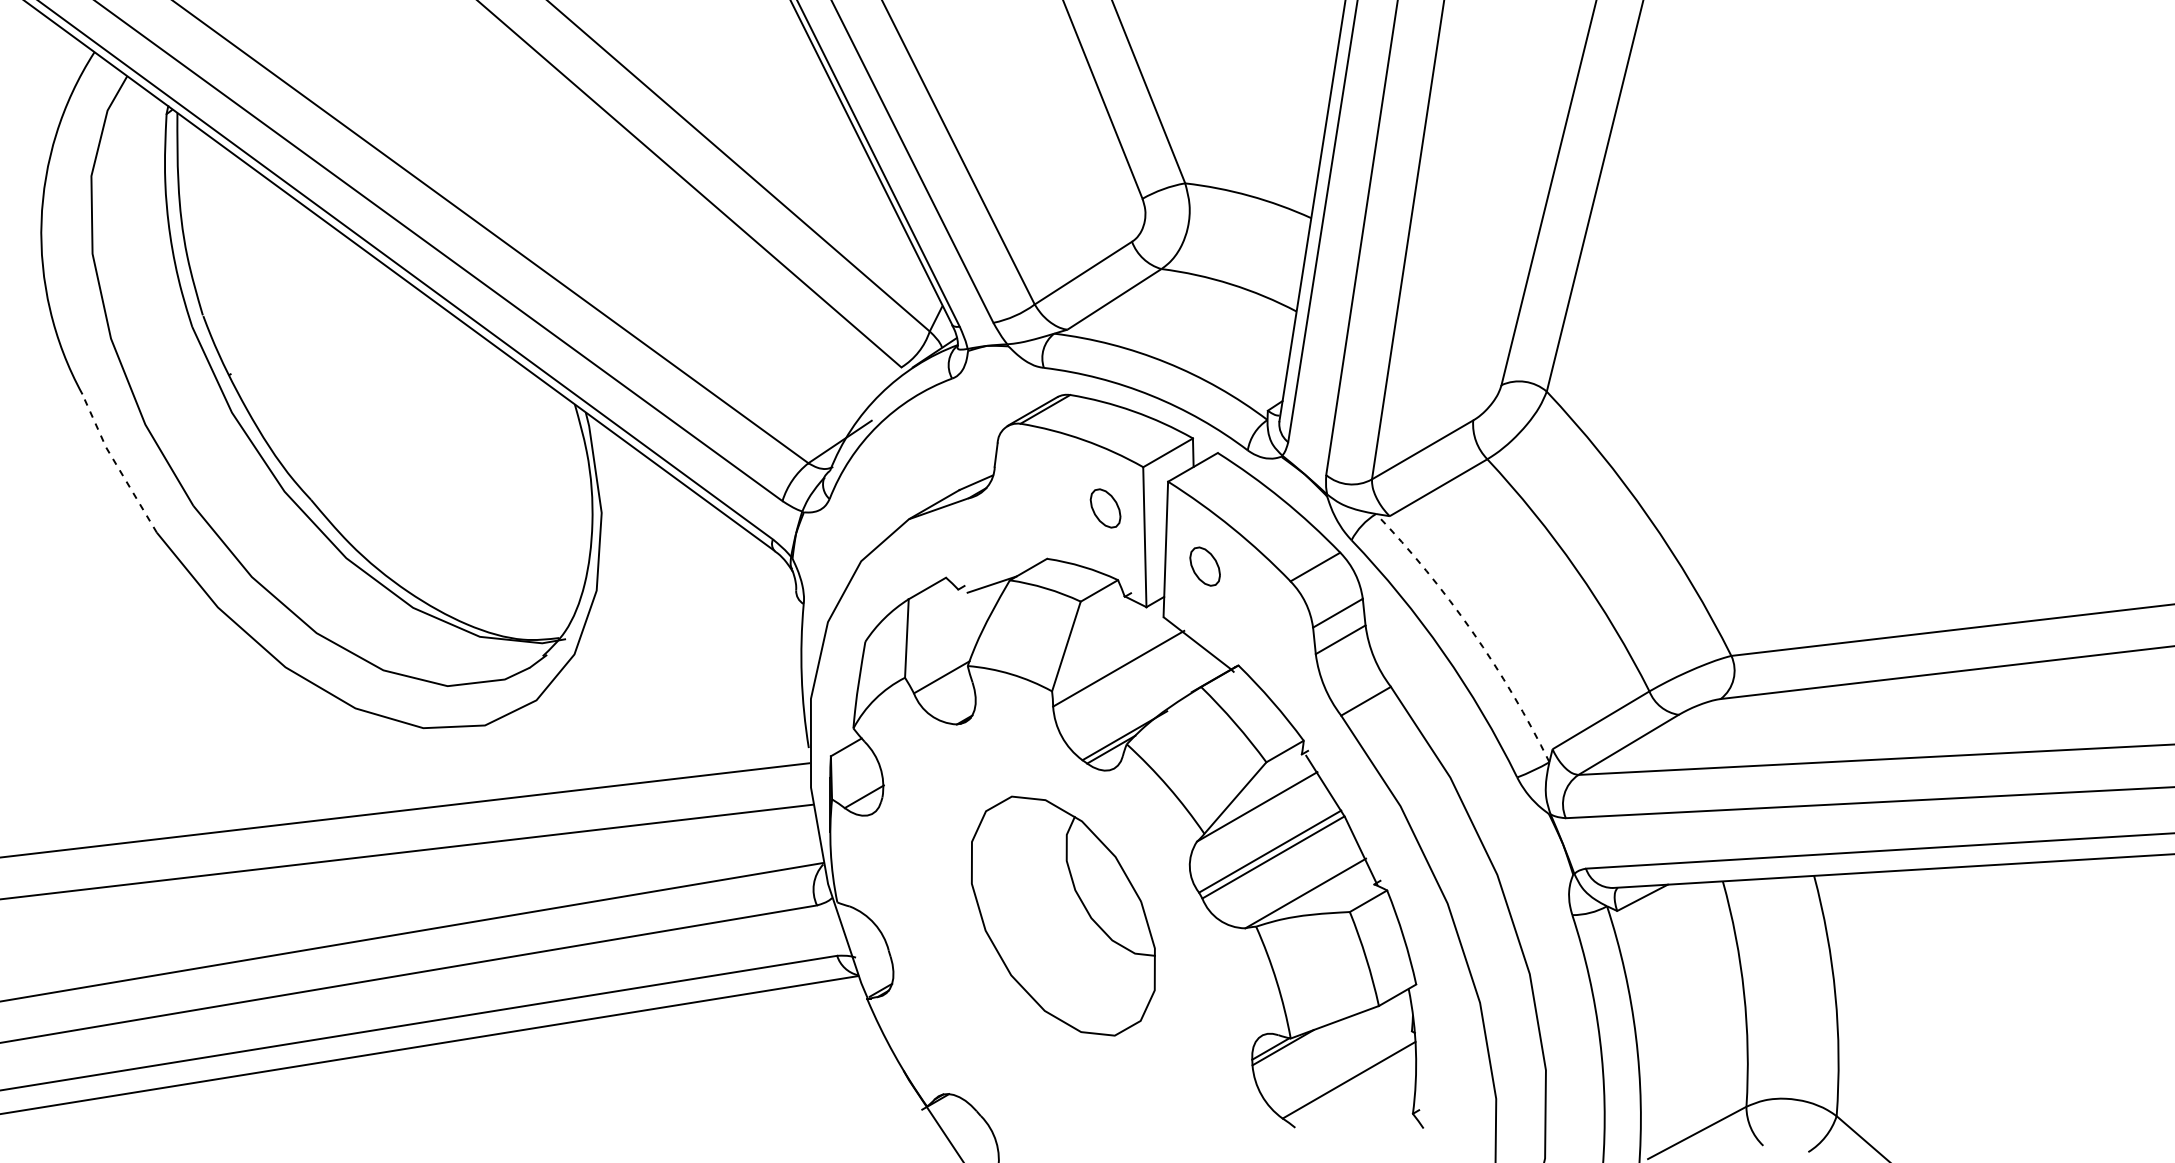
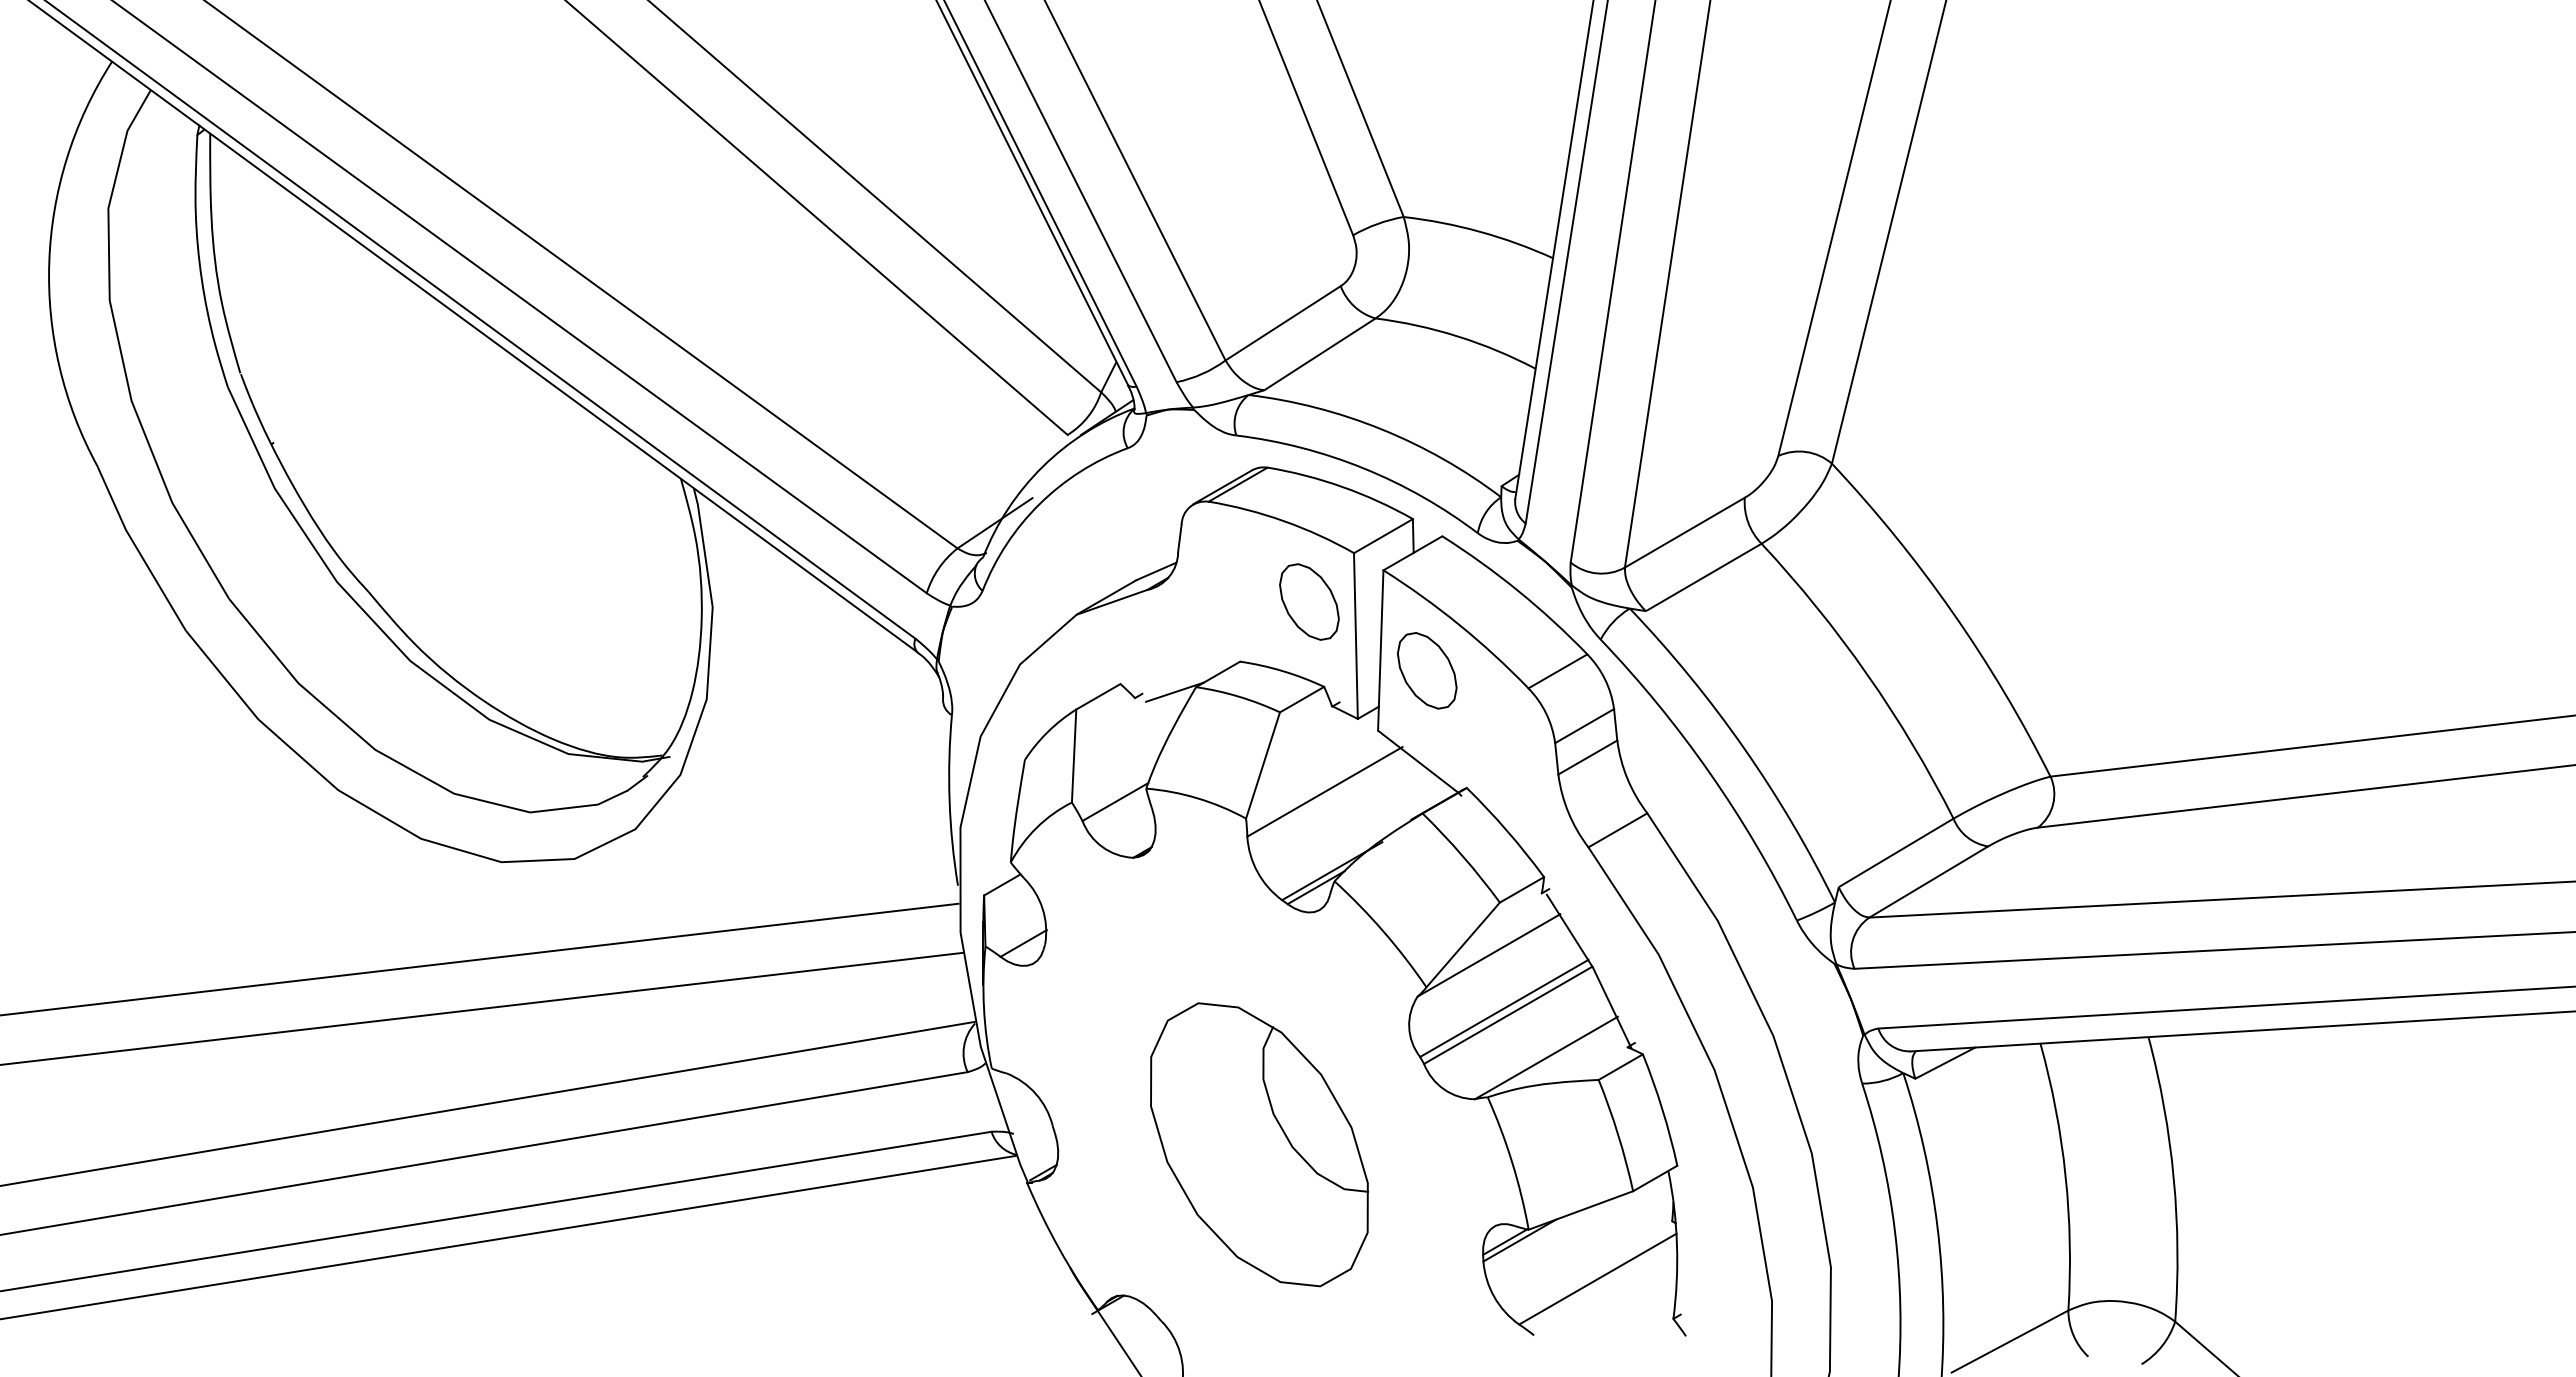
line: (116, 464) -> (137, 549), dashed -> solid
part: (1105, 508) -> (1309, 601), size x1.67
part: (1205, 566) -> (1427, 670), size x1.67
arc: (1472, 631) -> (1743, 747), dashed -> solid
part: (1063, 915) -> (1259, 1144), moved

